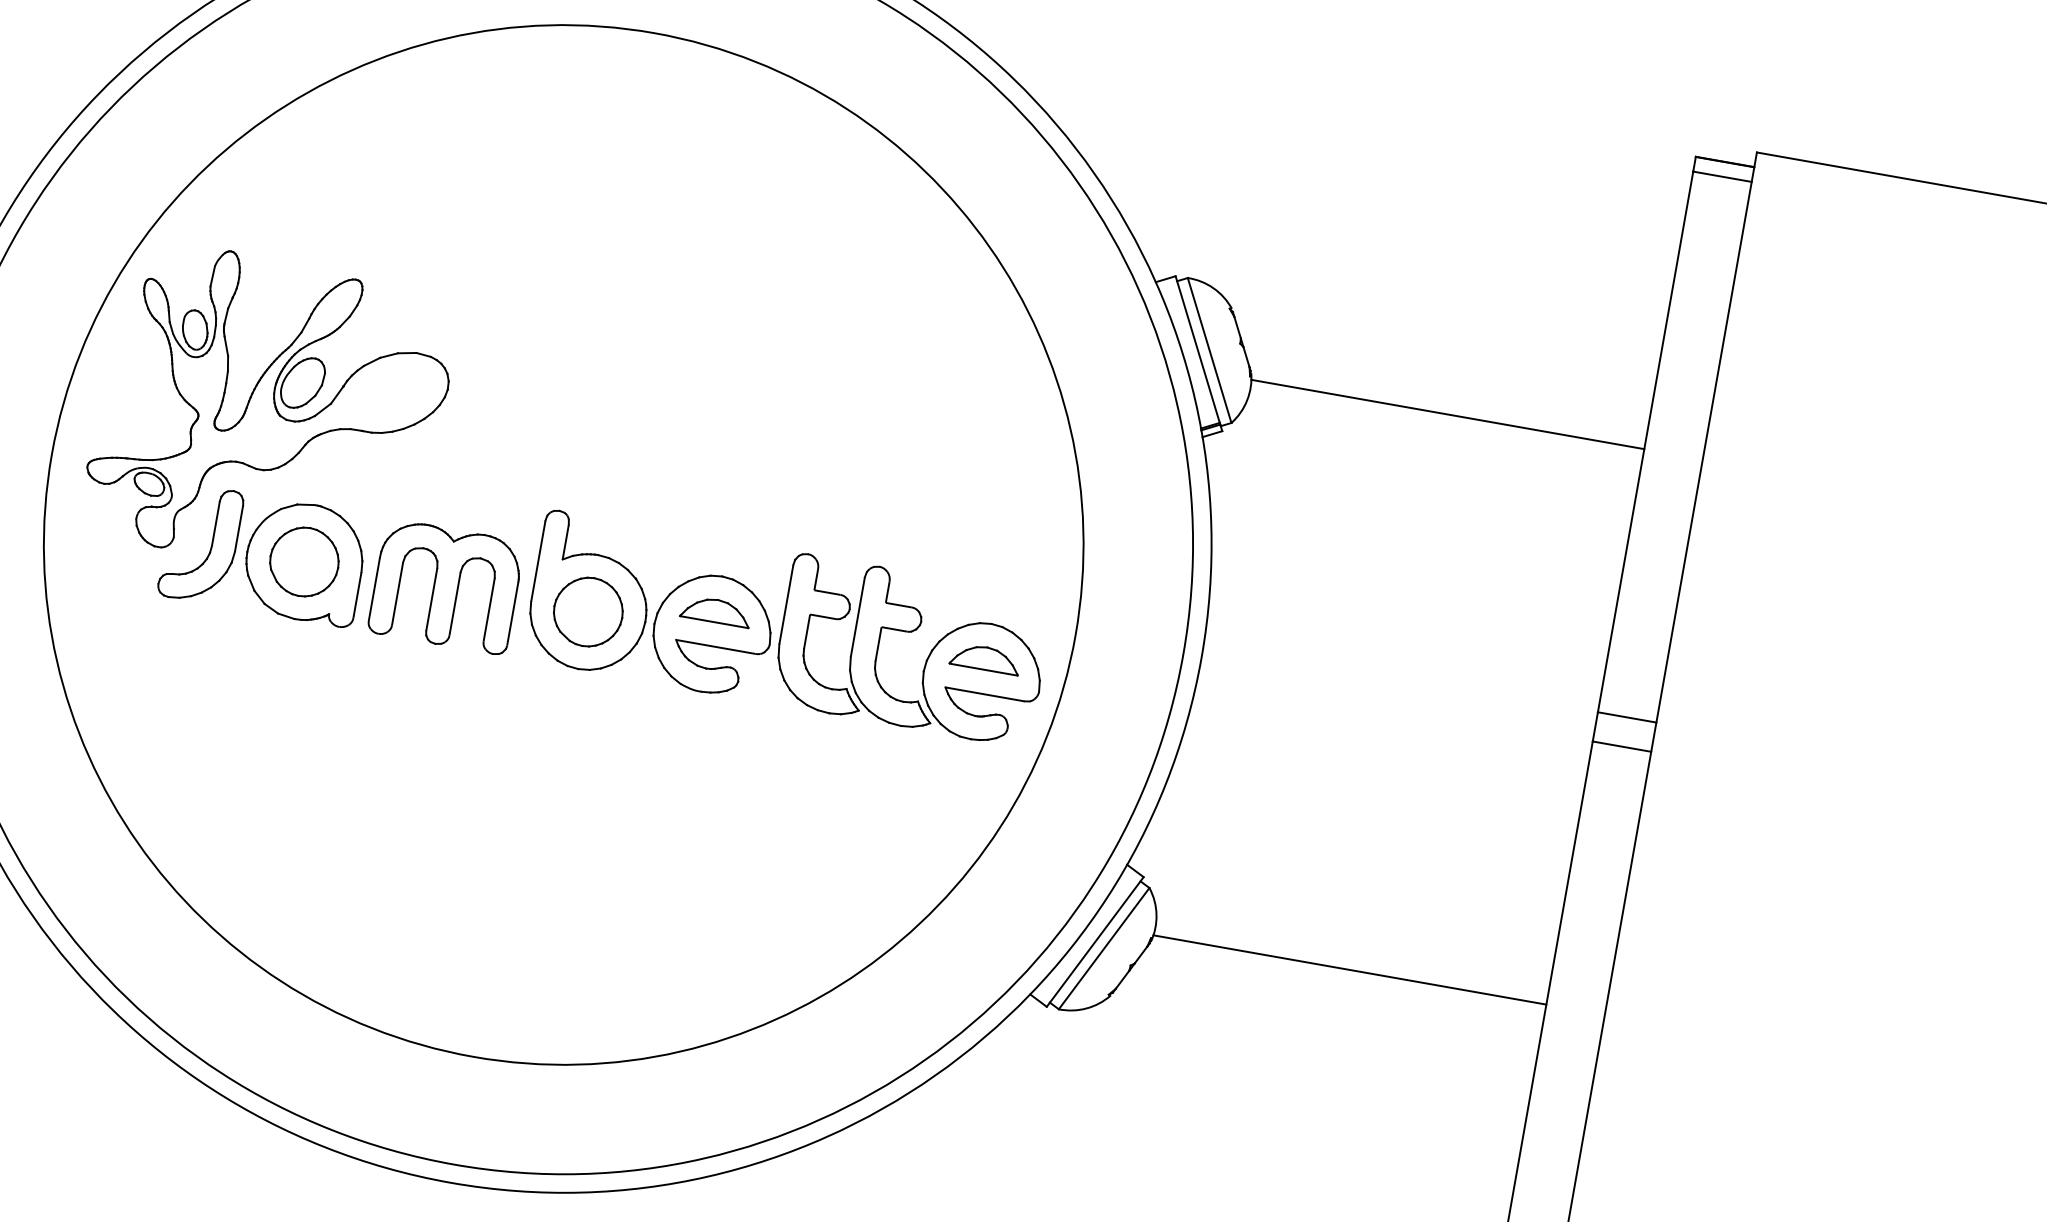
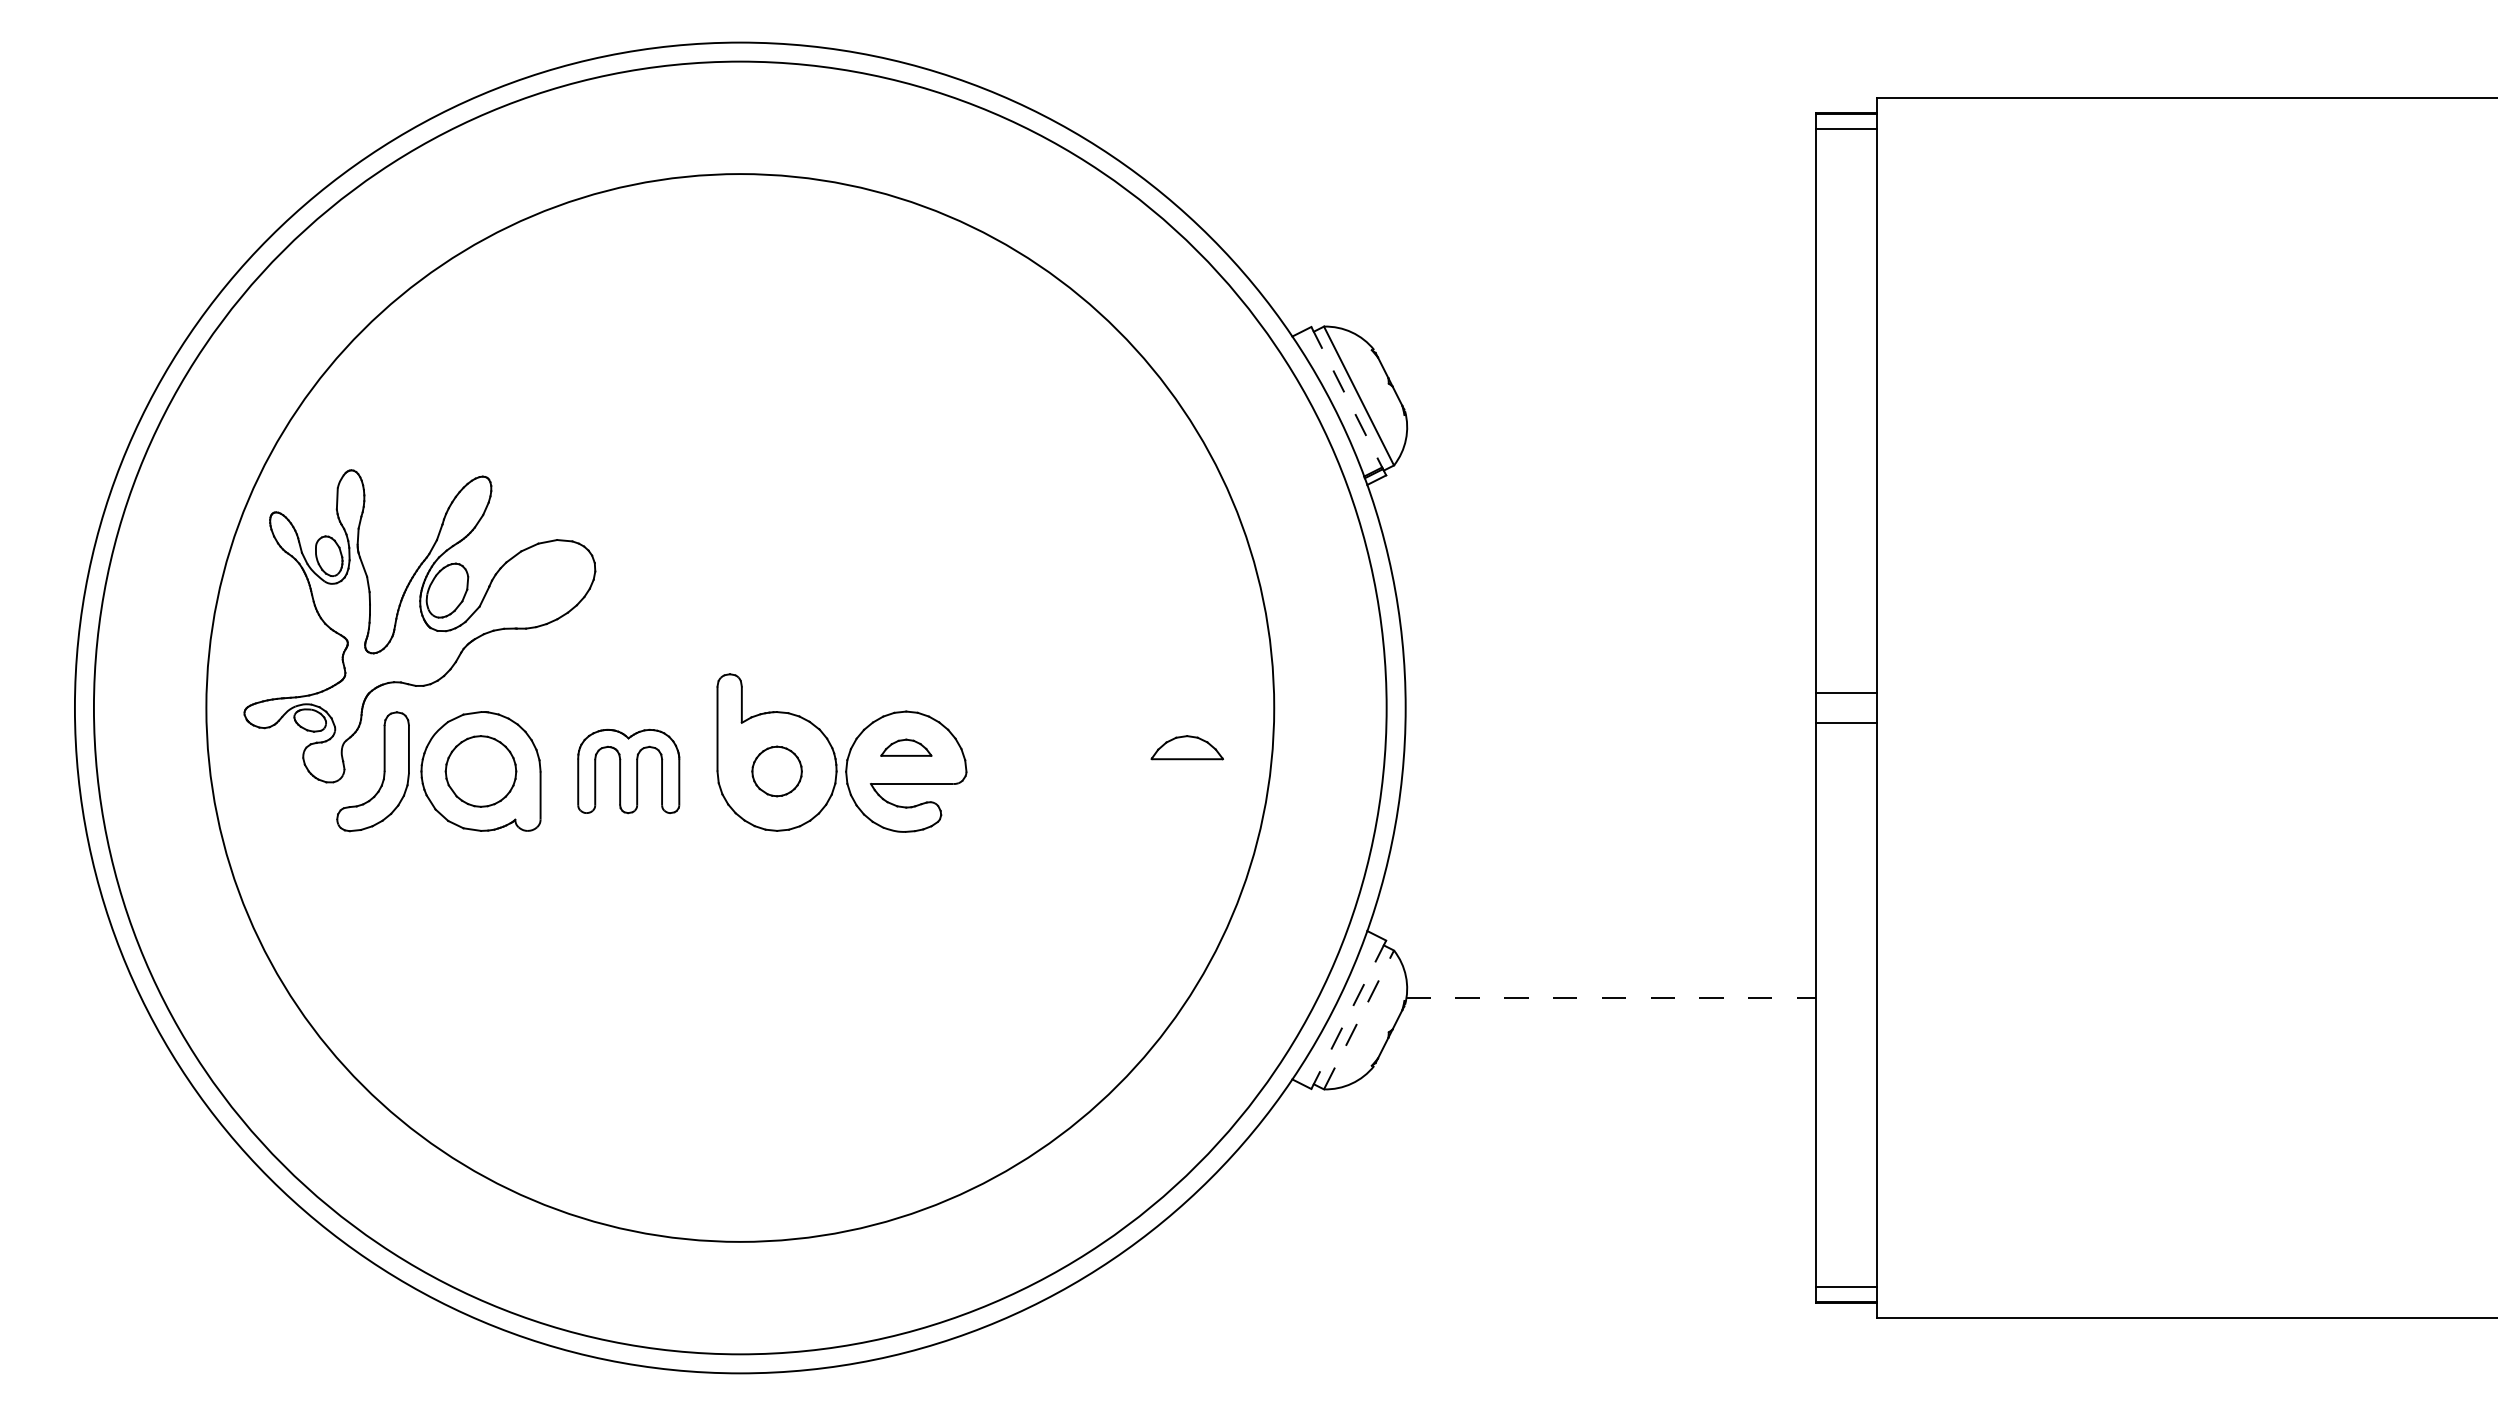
line: (1197, 349) -> (1346, 397), solid -> dashed
line: (1447, 414) -> (1611, 418), removed
part: (445, 586) -> (628, 771), size x0.7
part: (716, 610) -> (906, 747), size x0.7
part: (587, 611) -> (776, 771), size x0.7
part: (926, 658) -> (1127, 758), removed
line: (1094, 942) -> (1348, 1015), solid -> dashed
line: (1104, 948) -> (1359, 1019), solid -> dashed
line: (1350, 969) -> (1611, 997), solid -> dashed

